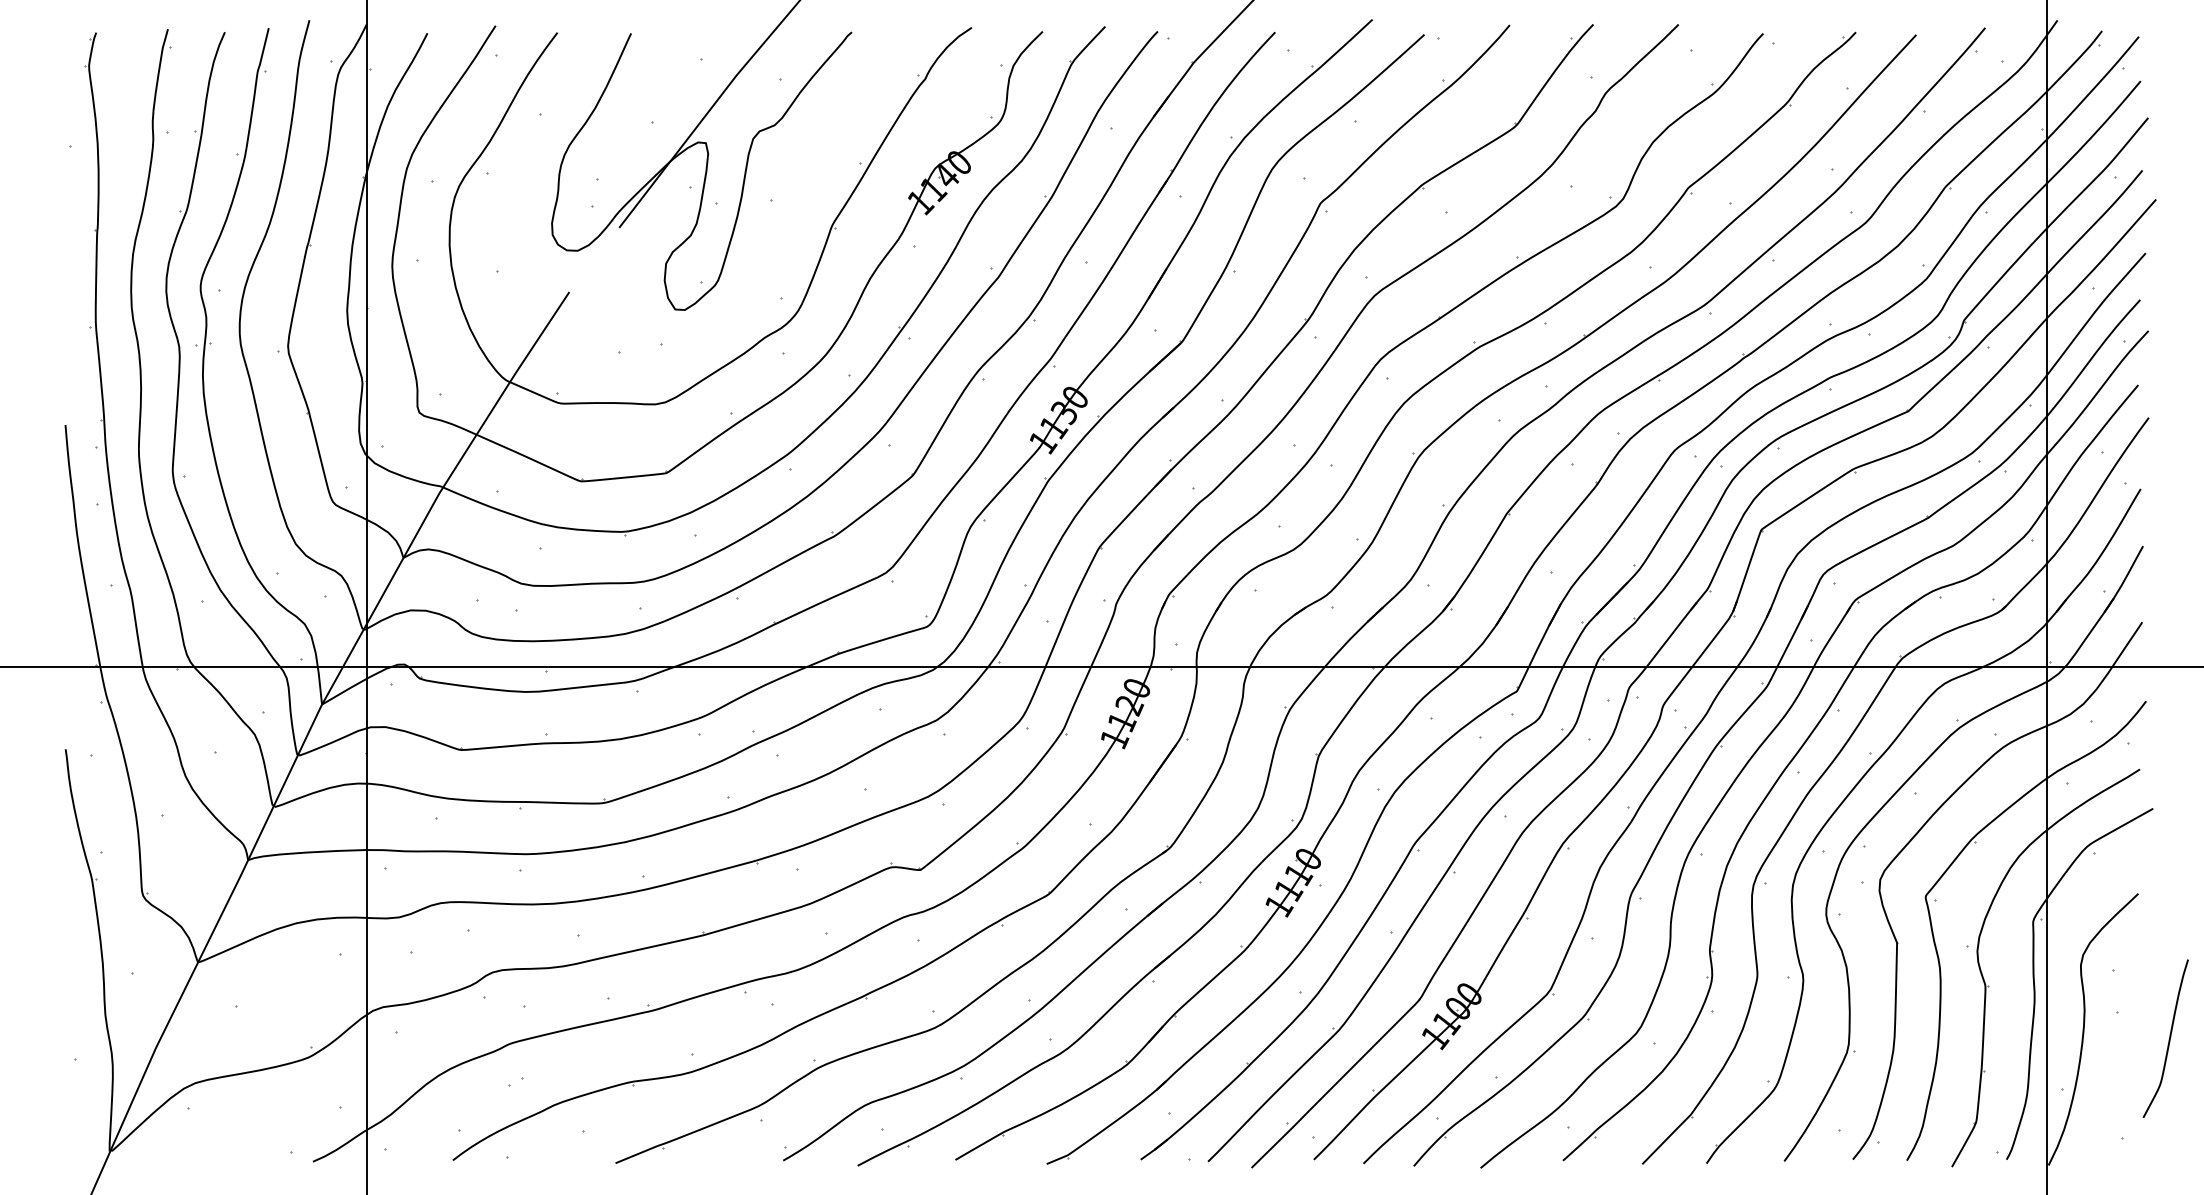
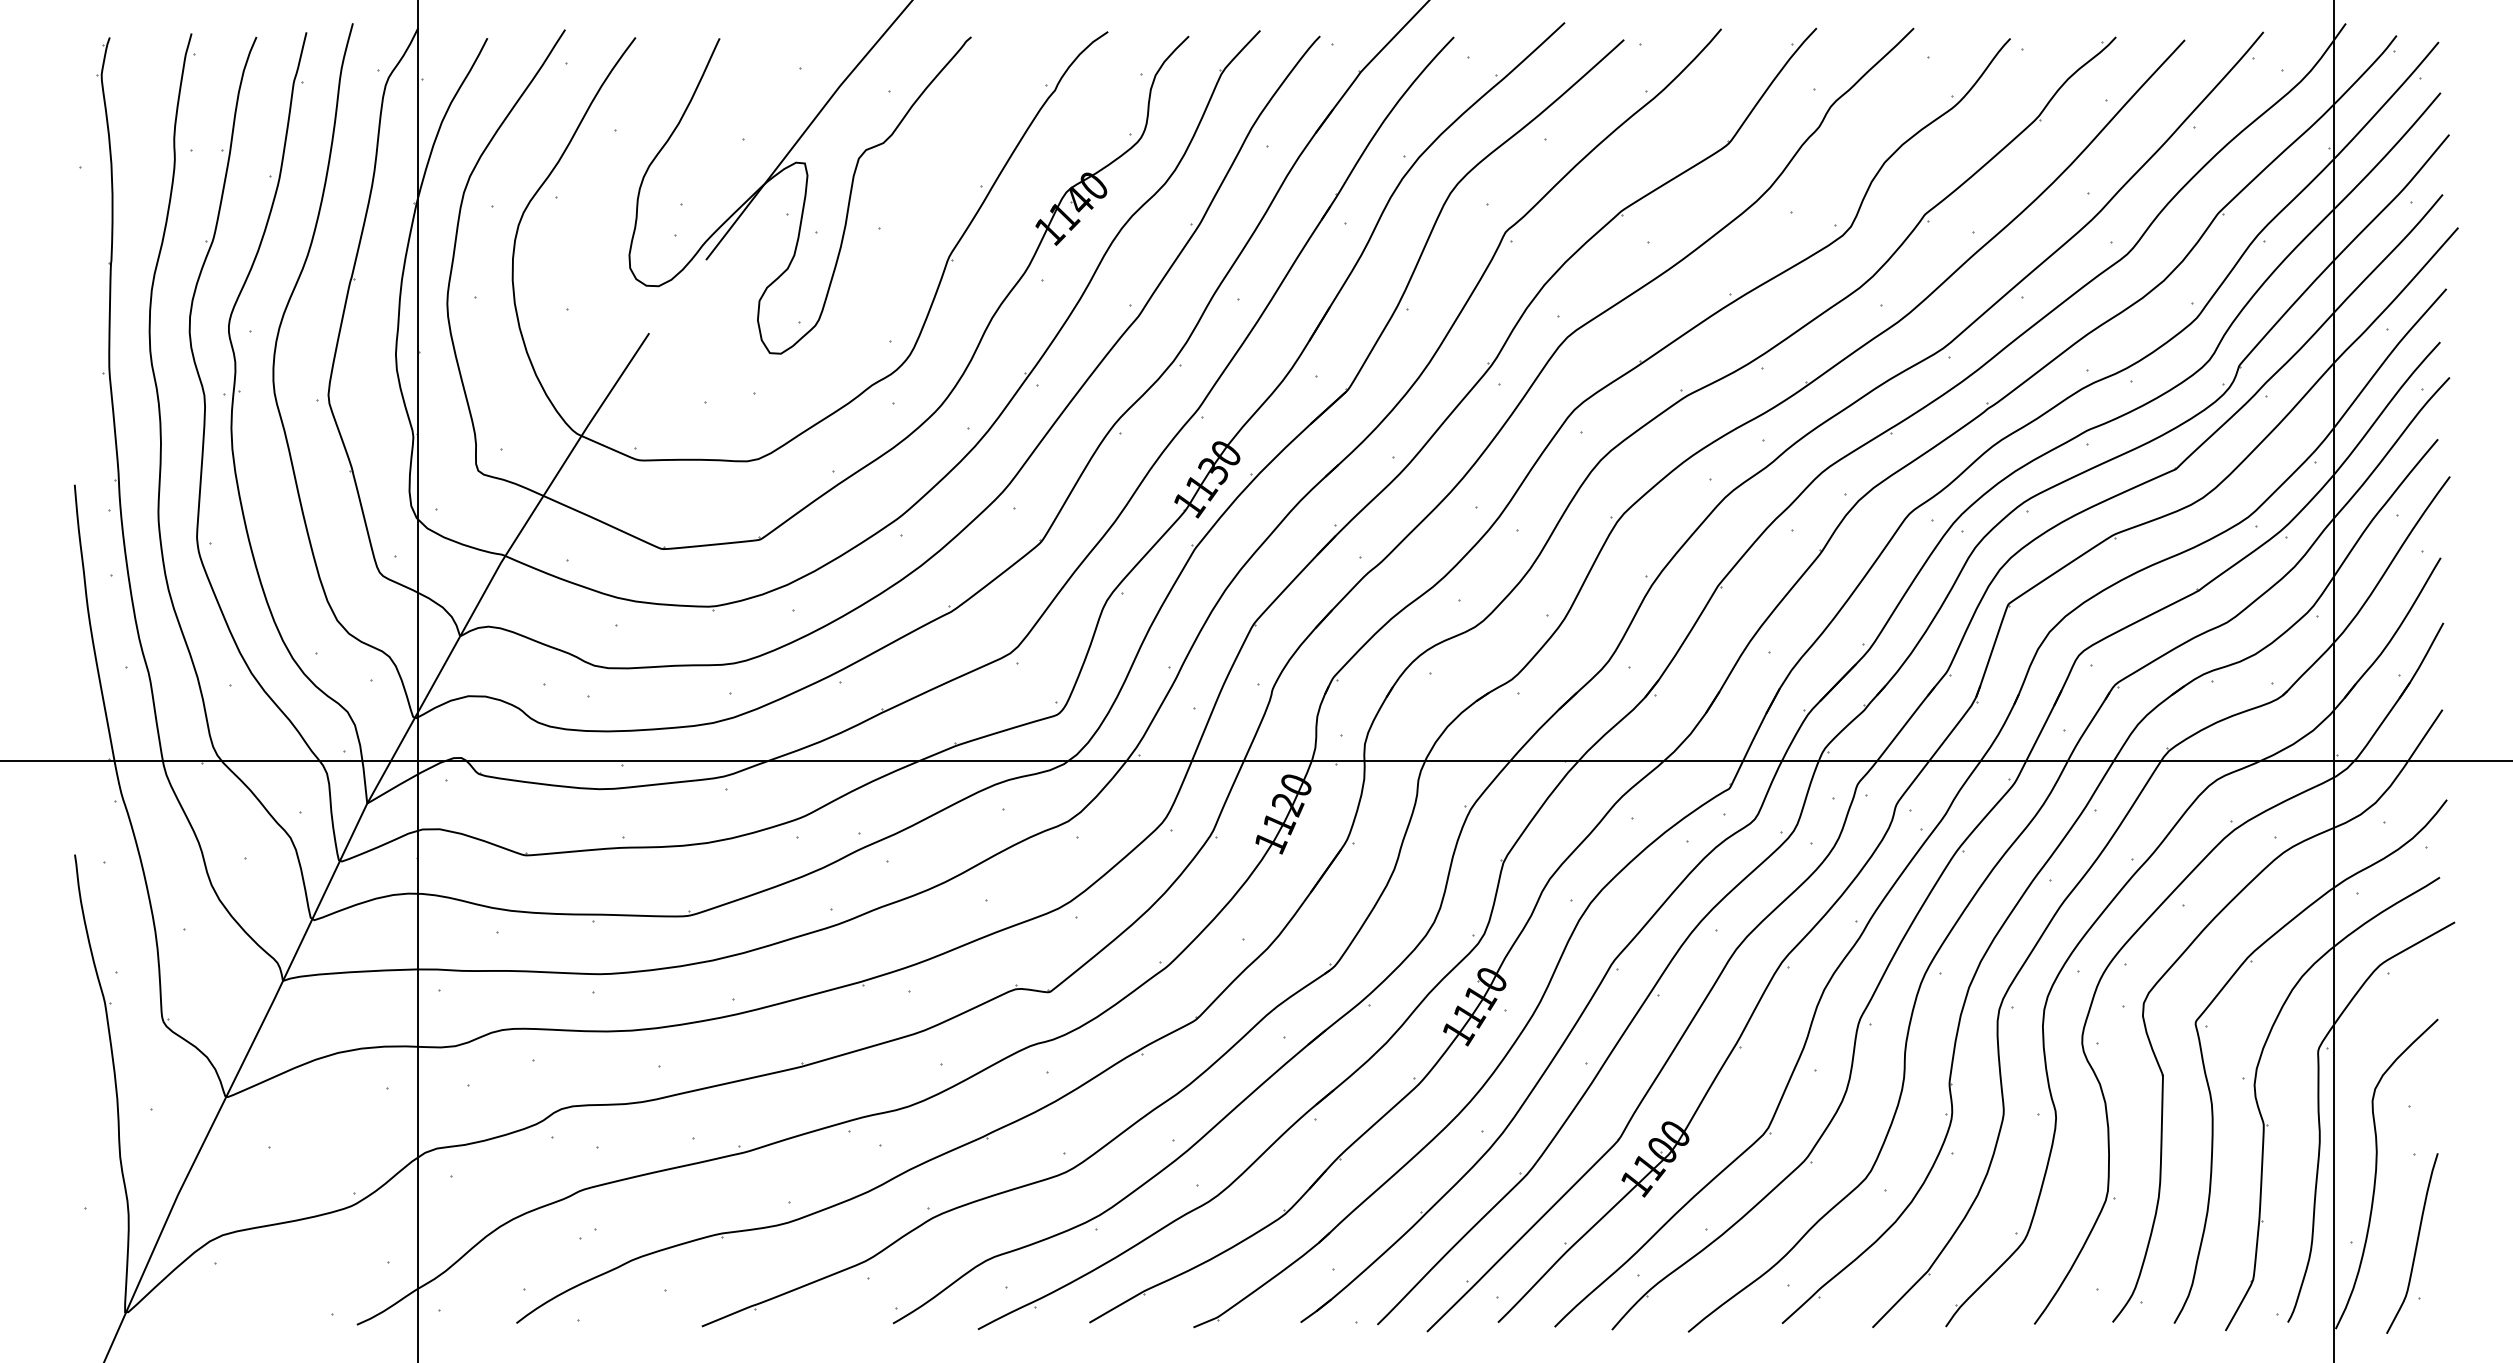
curve: (2168, 1040) -> (2415, 1245), moved

